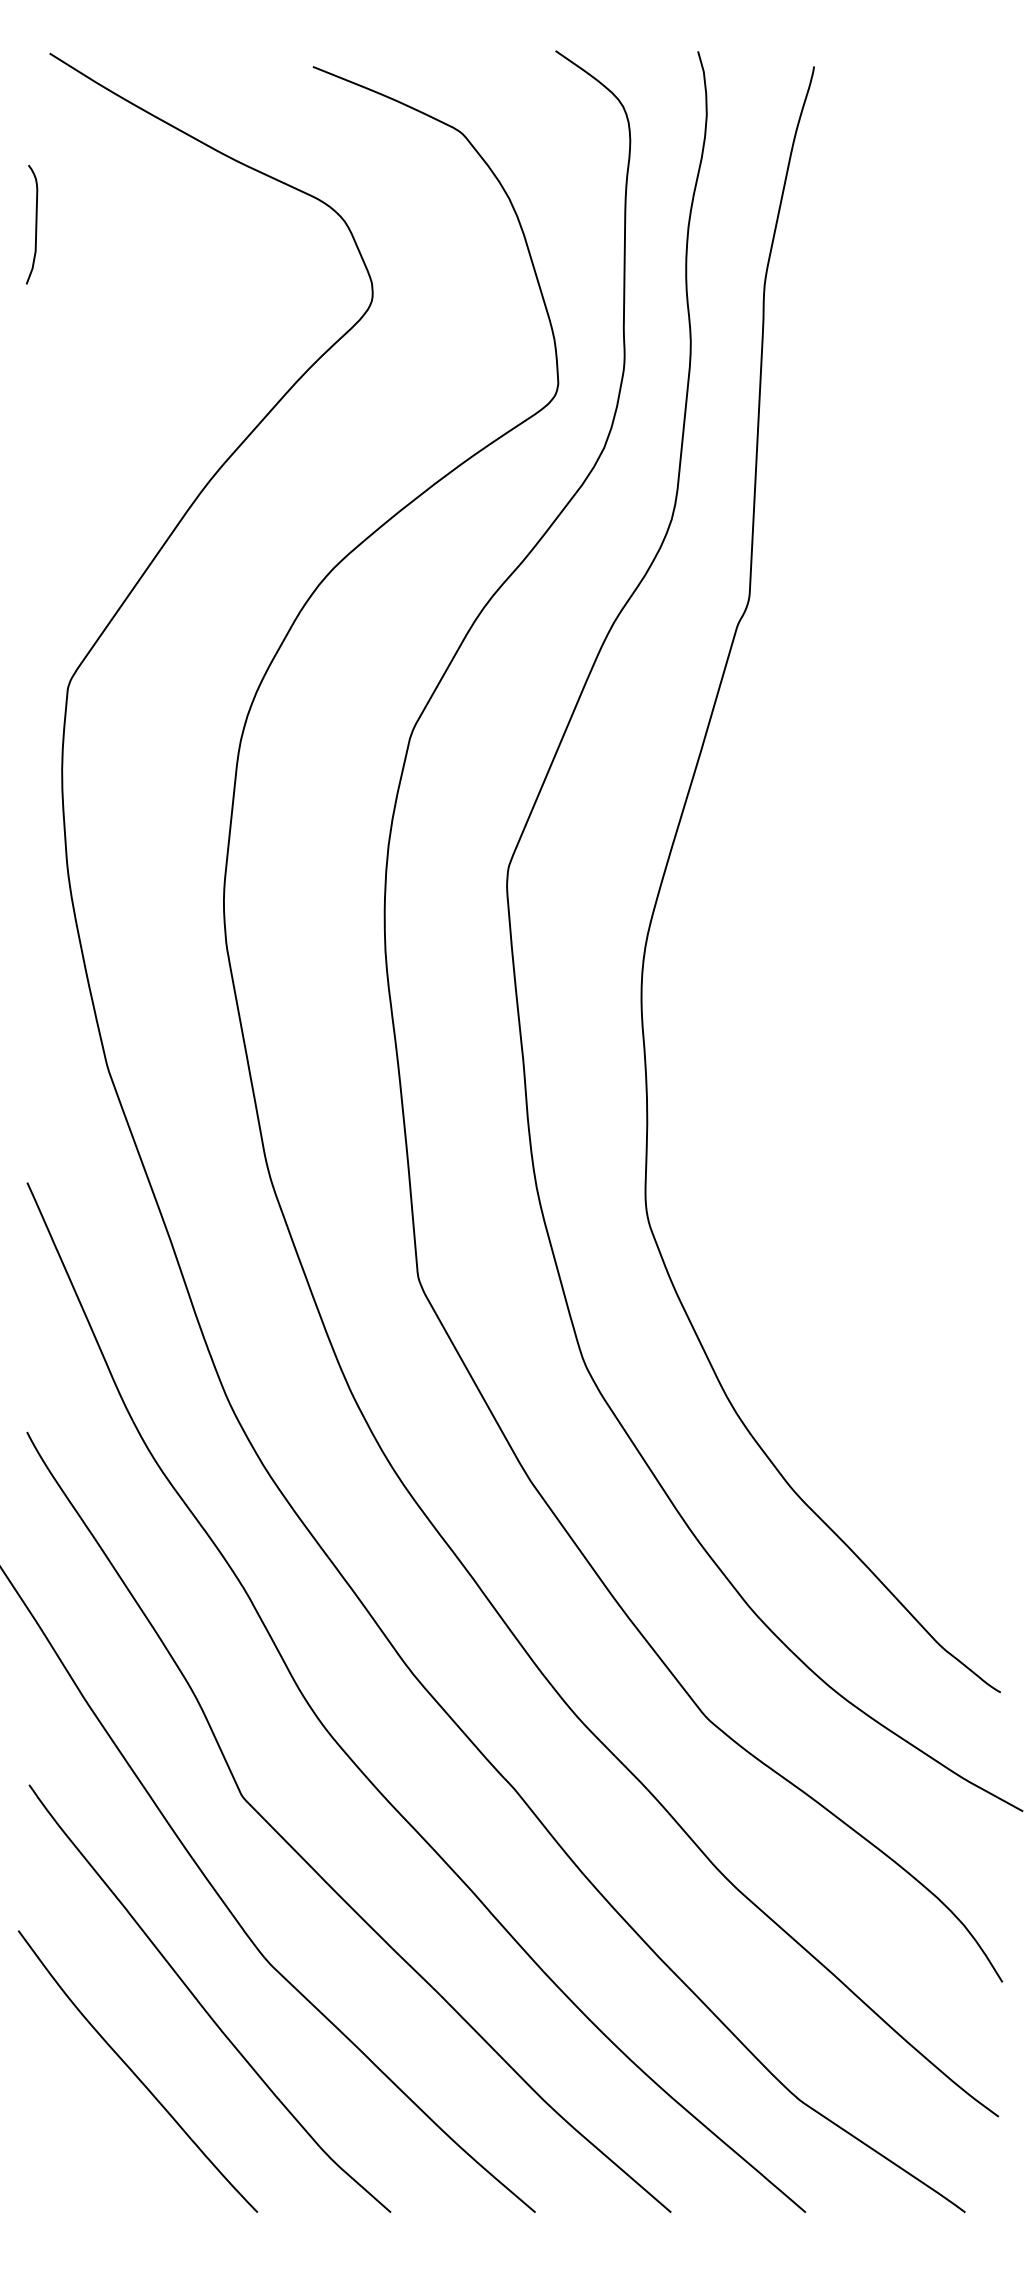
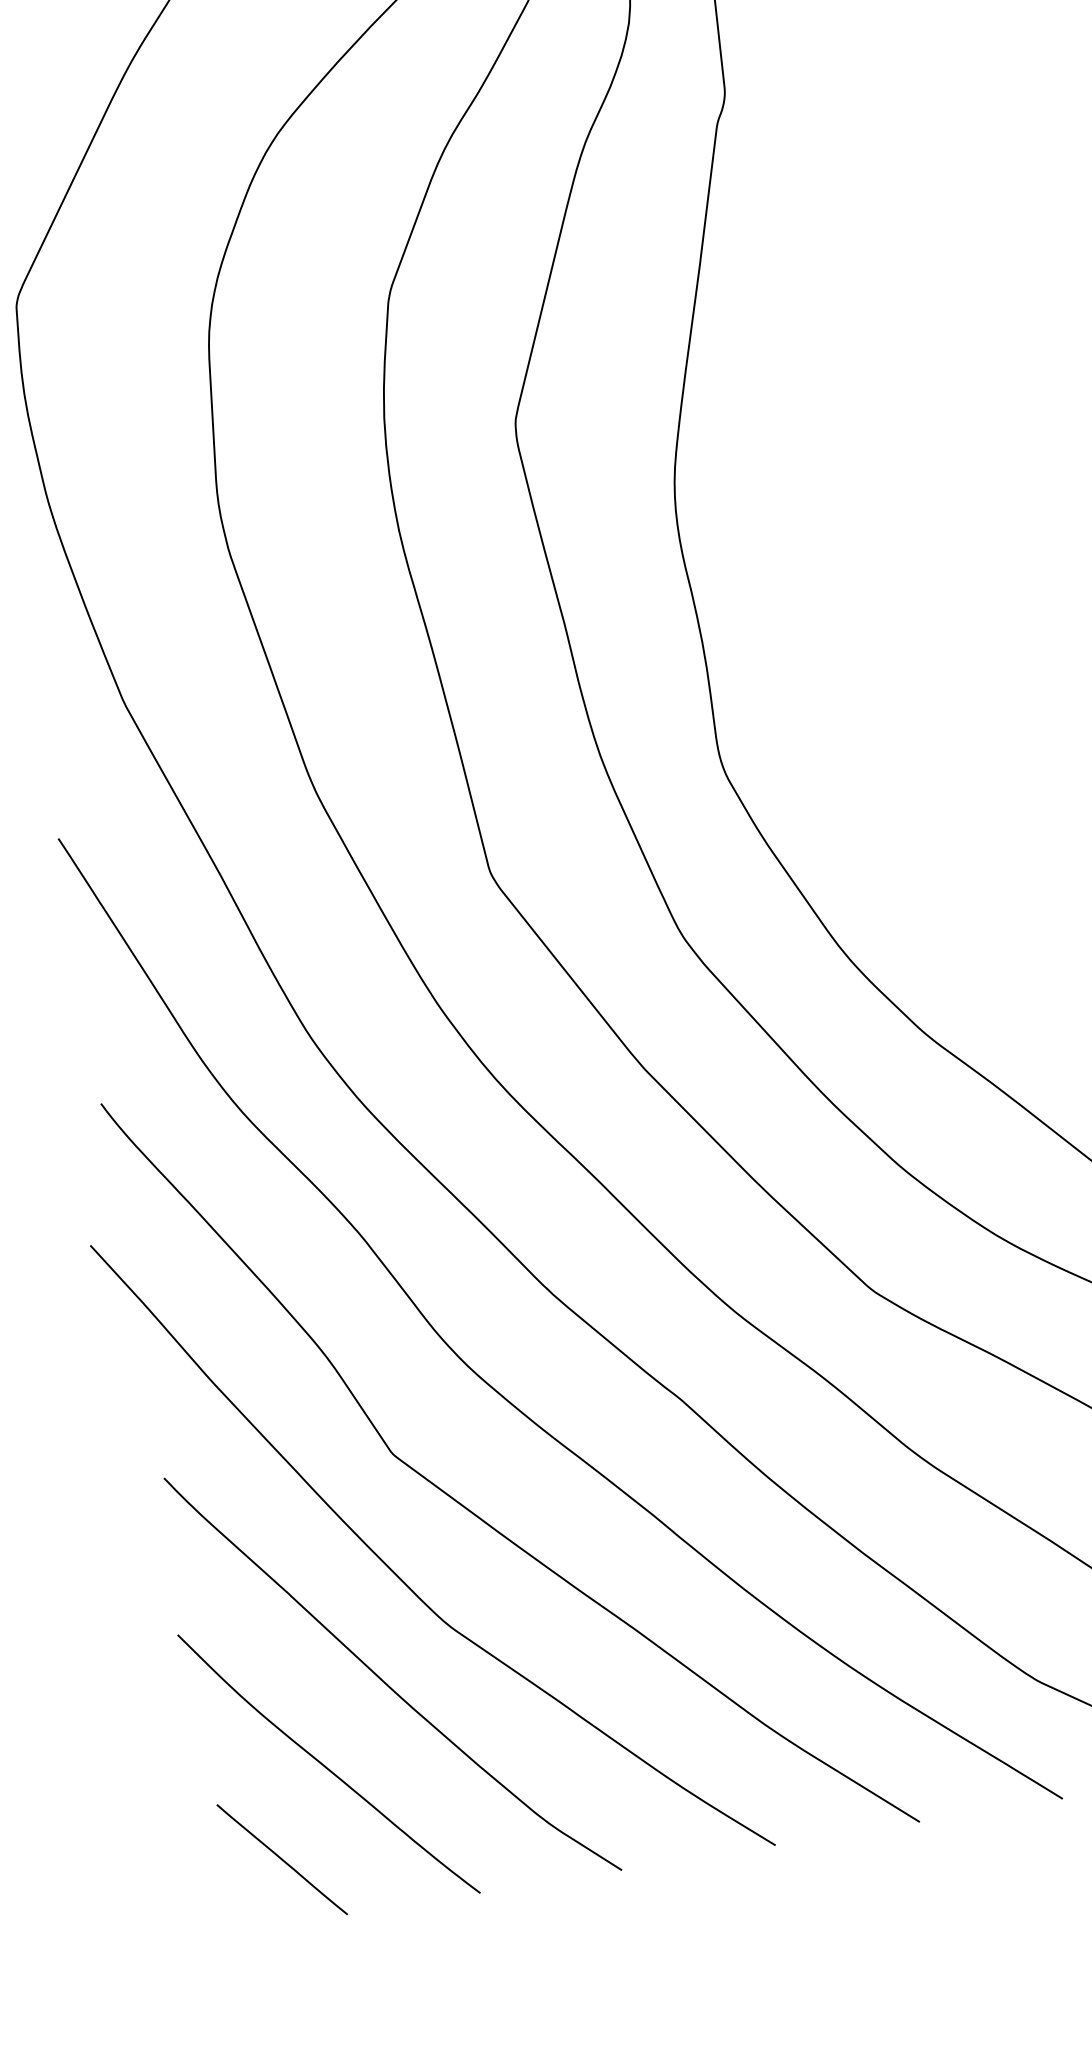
line: (80, 2151) -> (281, 1858), added

